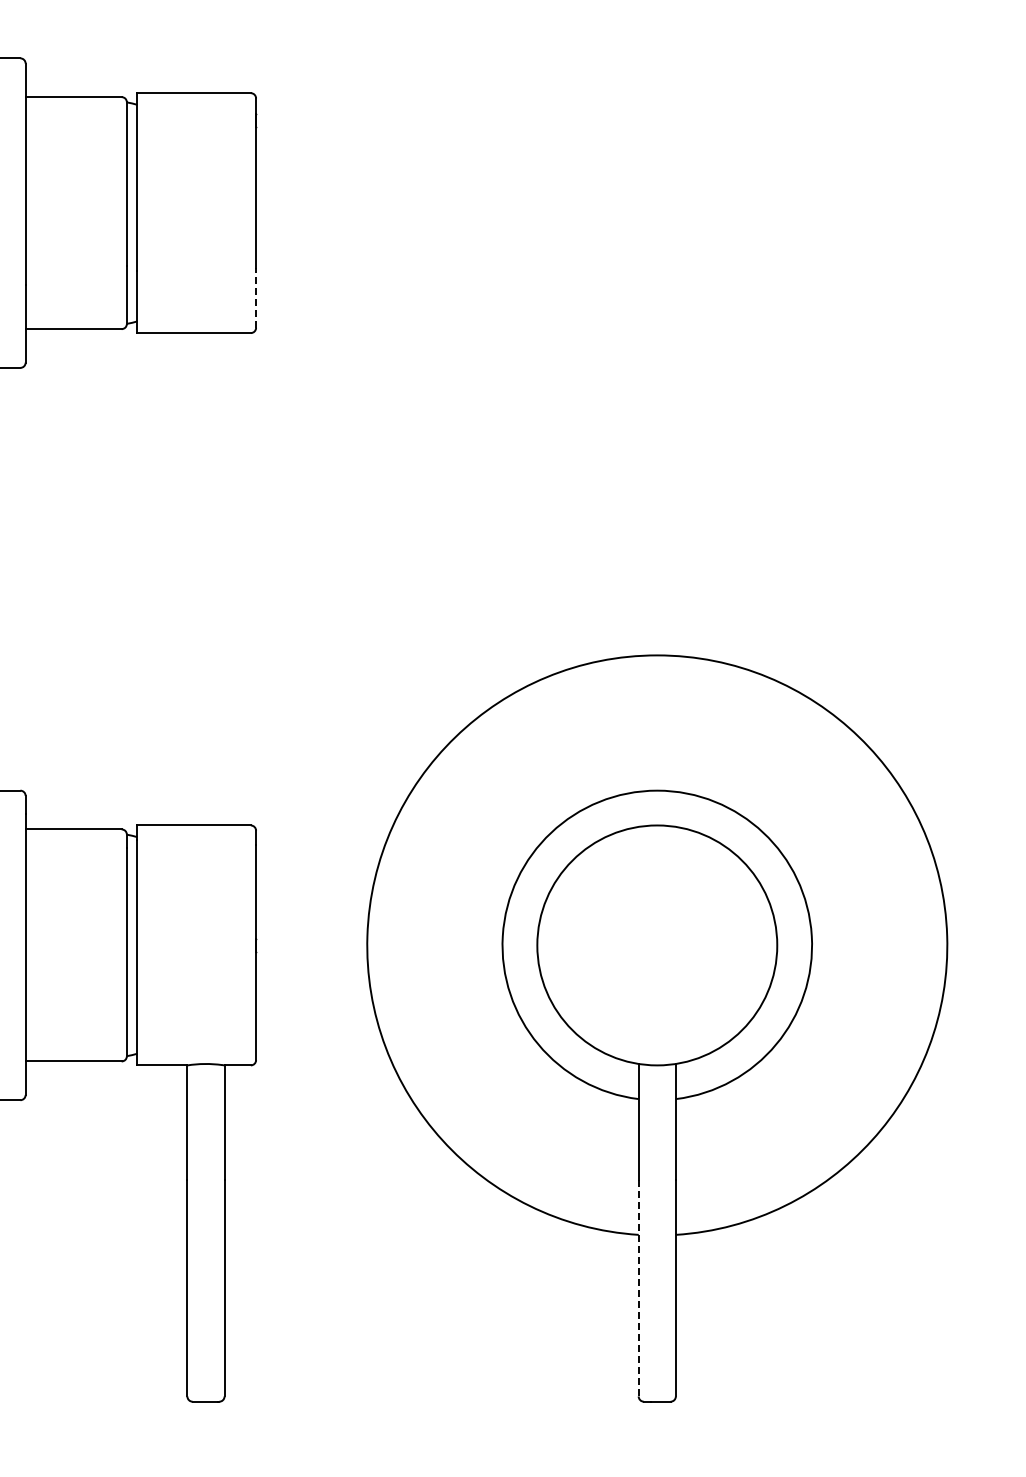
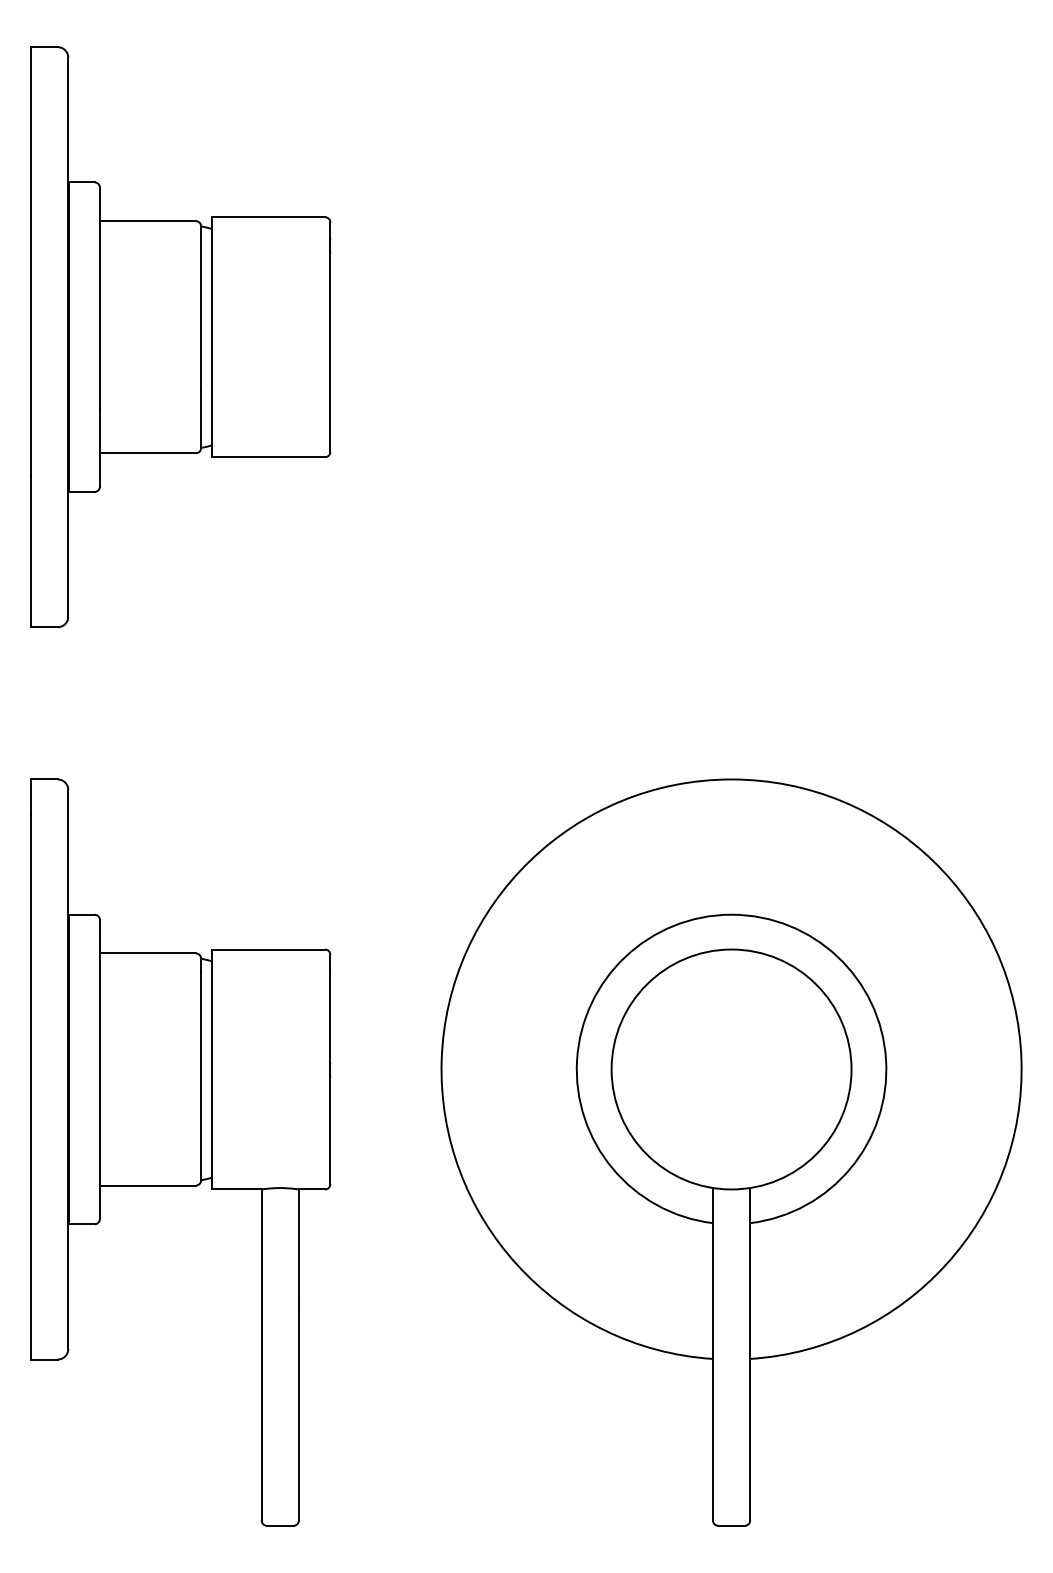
line: (256, 298) -> (330, 422), dashed -> solid
line: (638, 1288) -> (712, 1412), dashed -> solid

